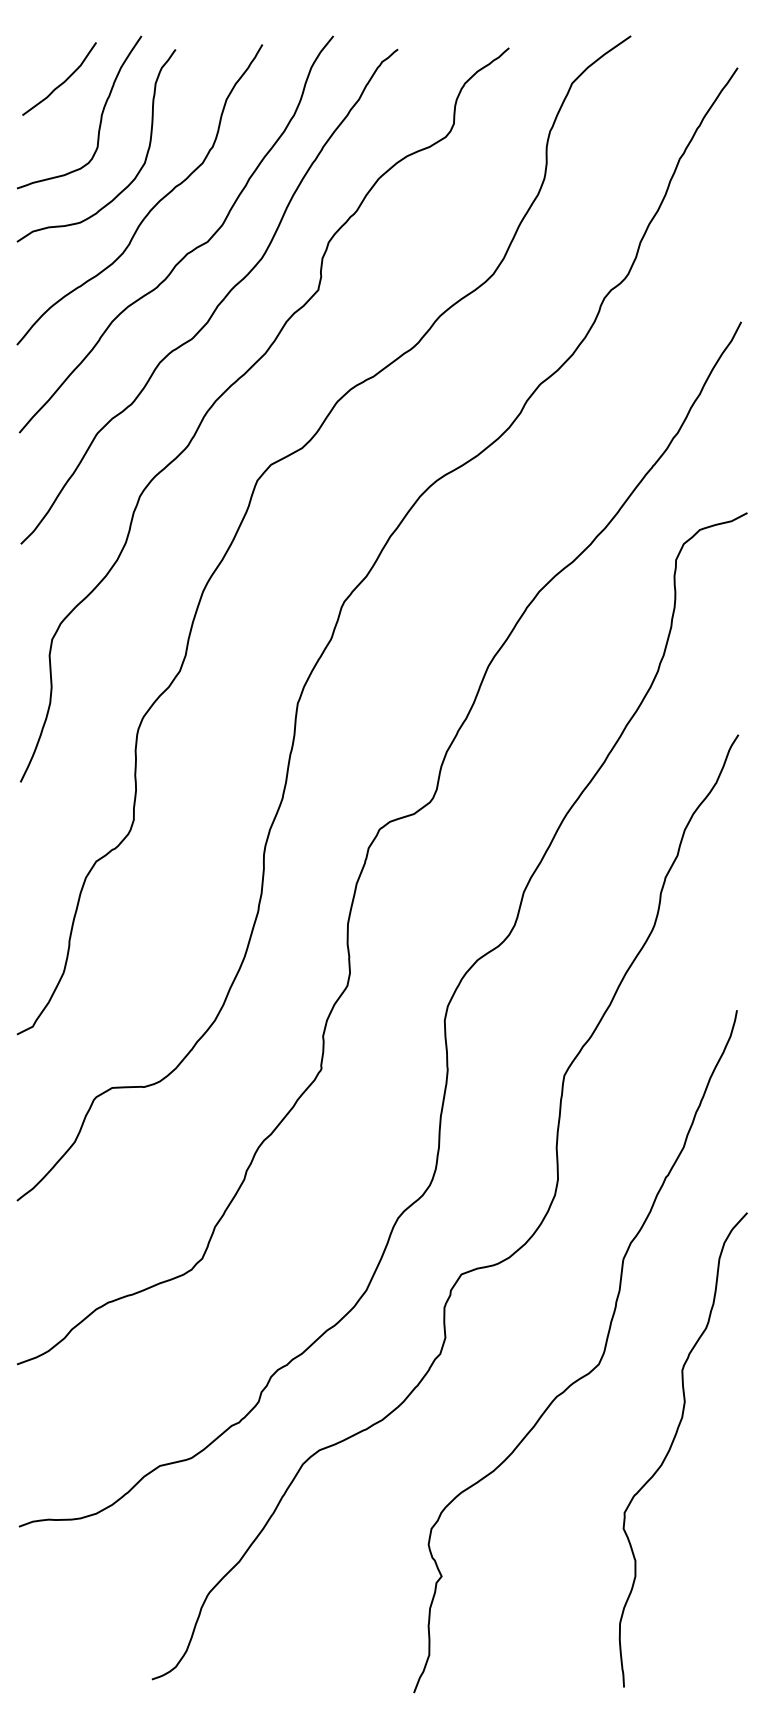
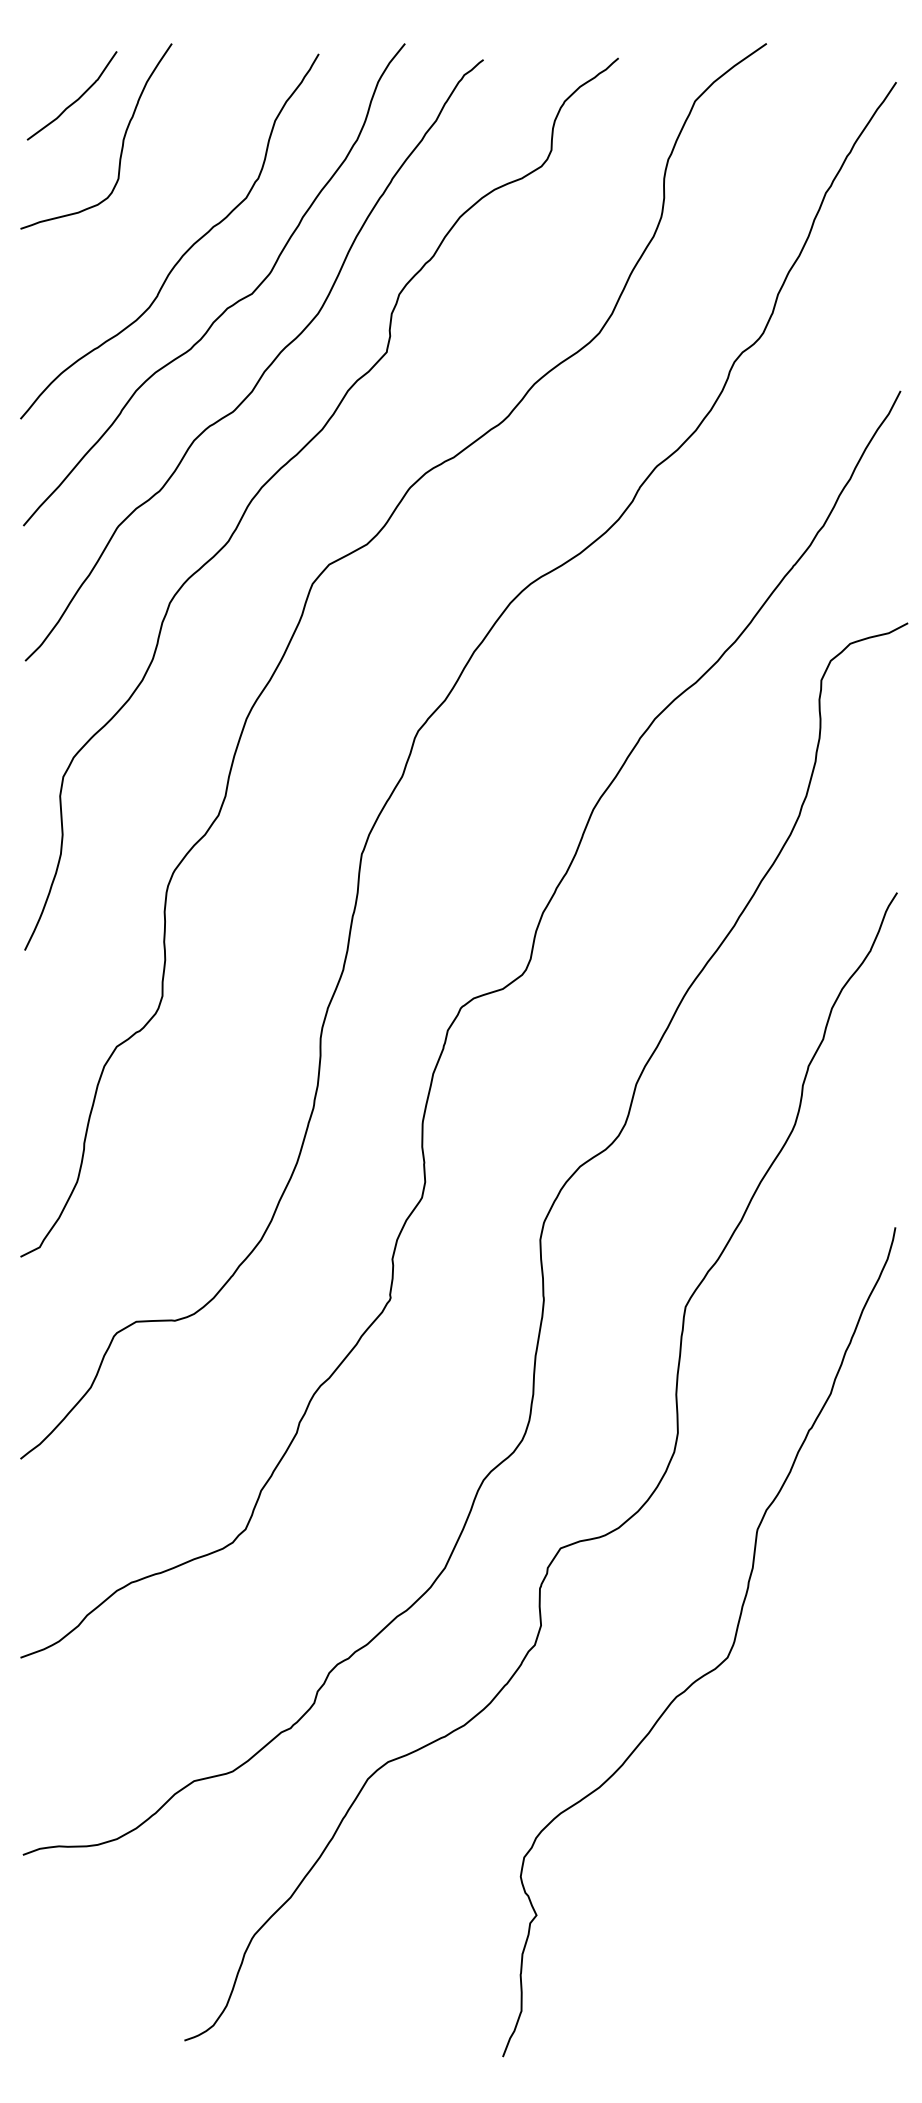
curve: (137, 172) -> (166, 209), removed
curve: (672, 1445) -> (817, 1756), removed

